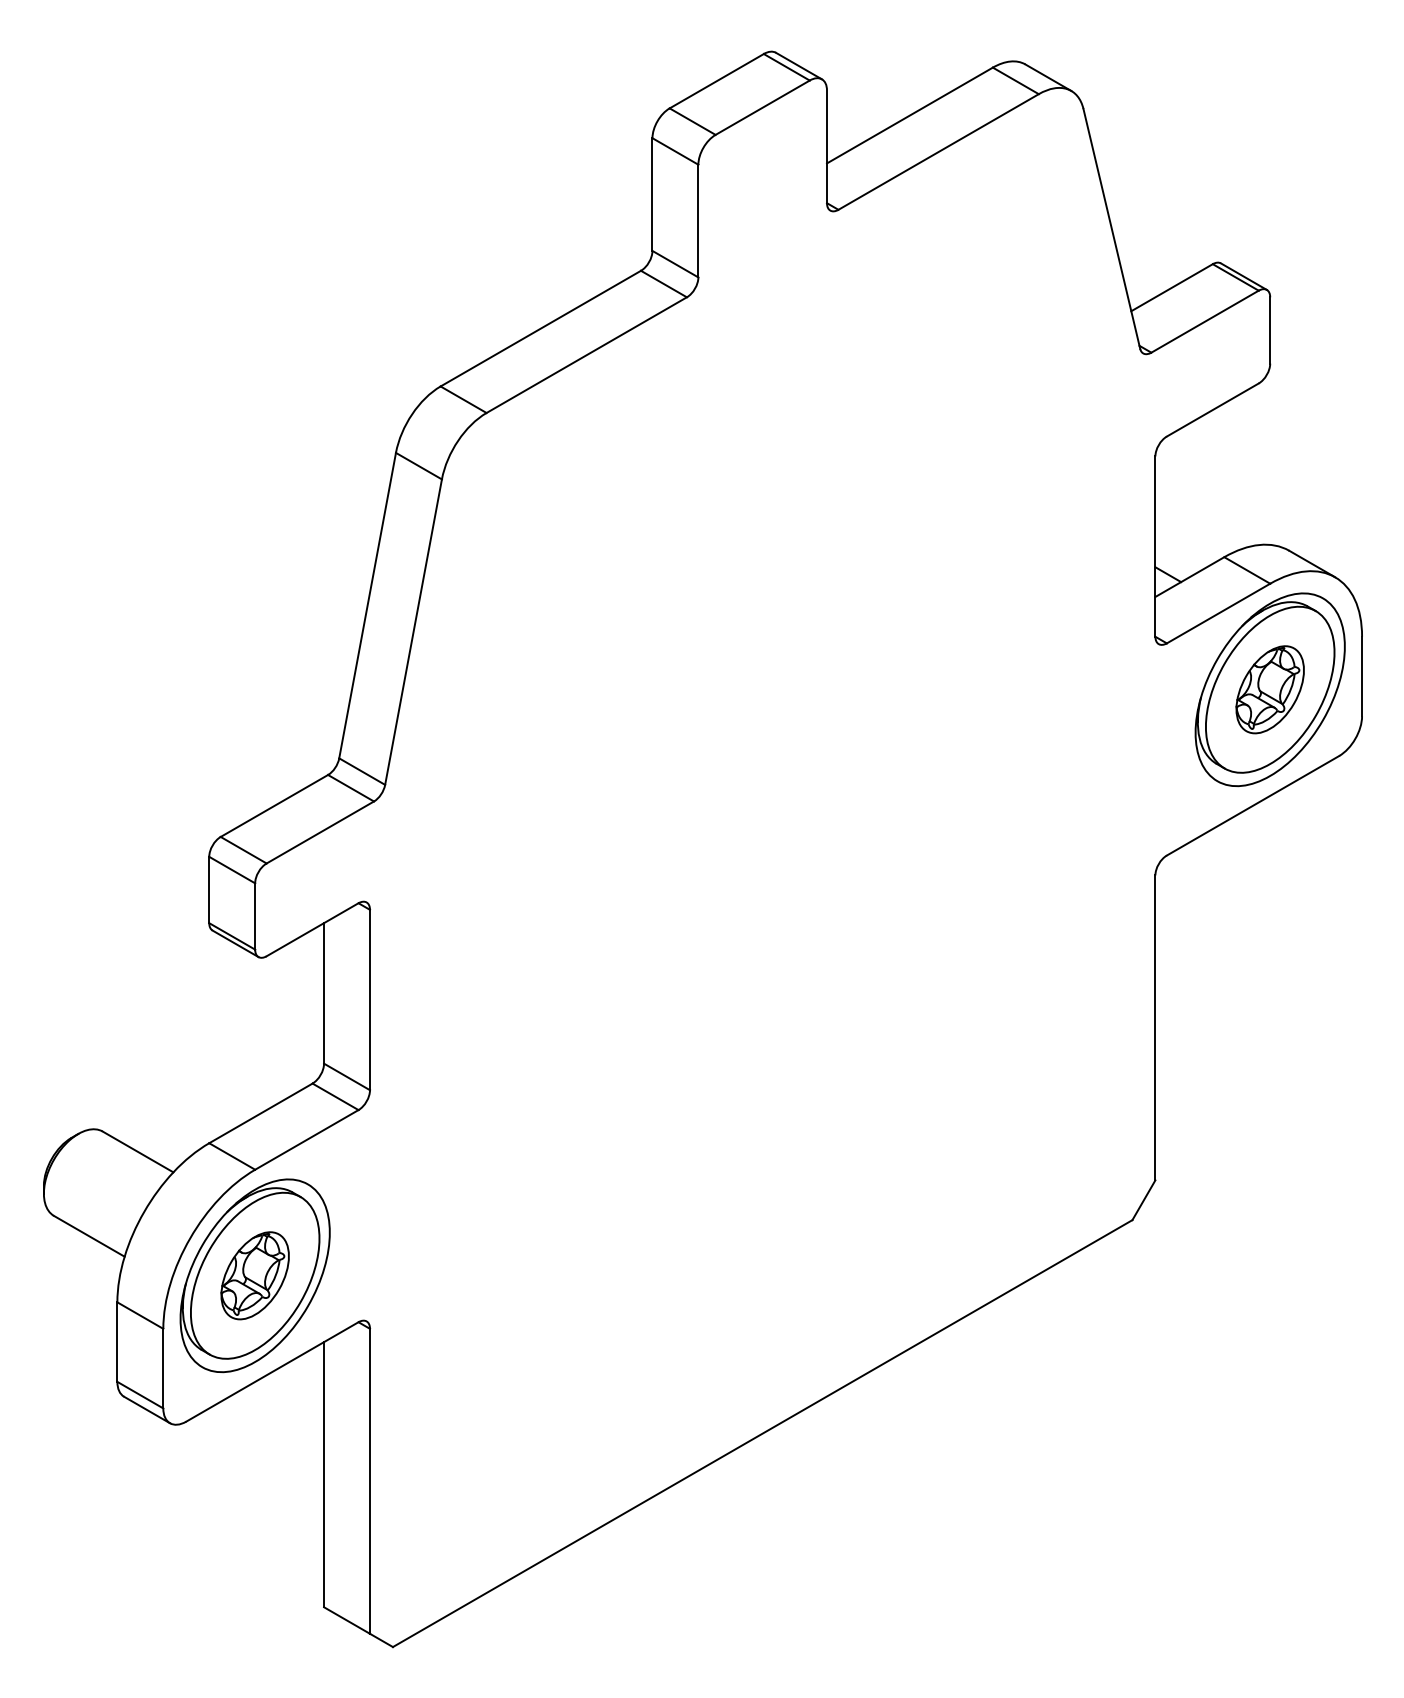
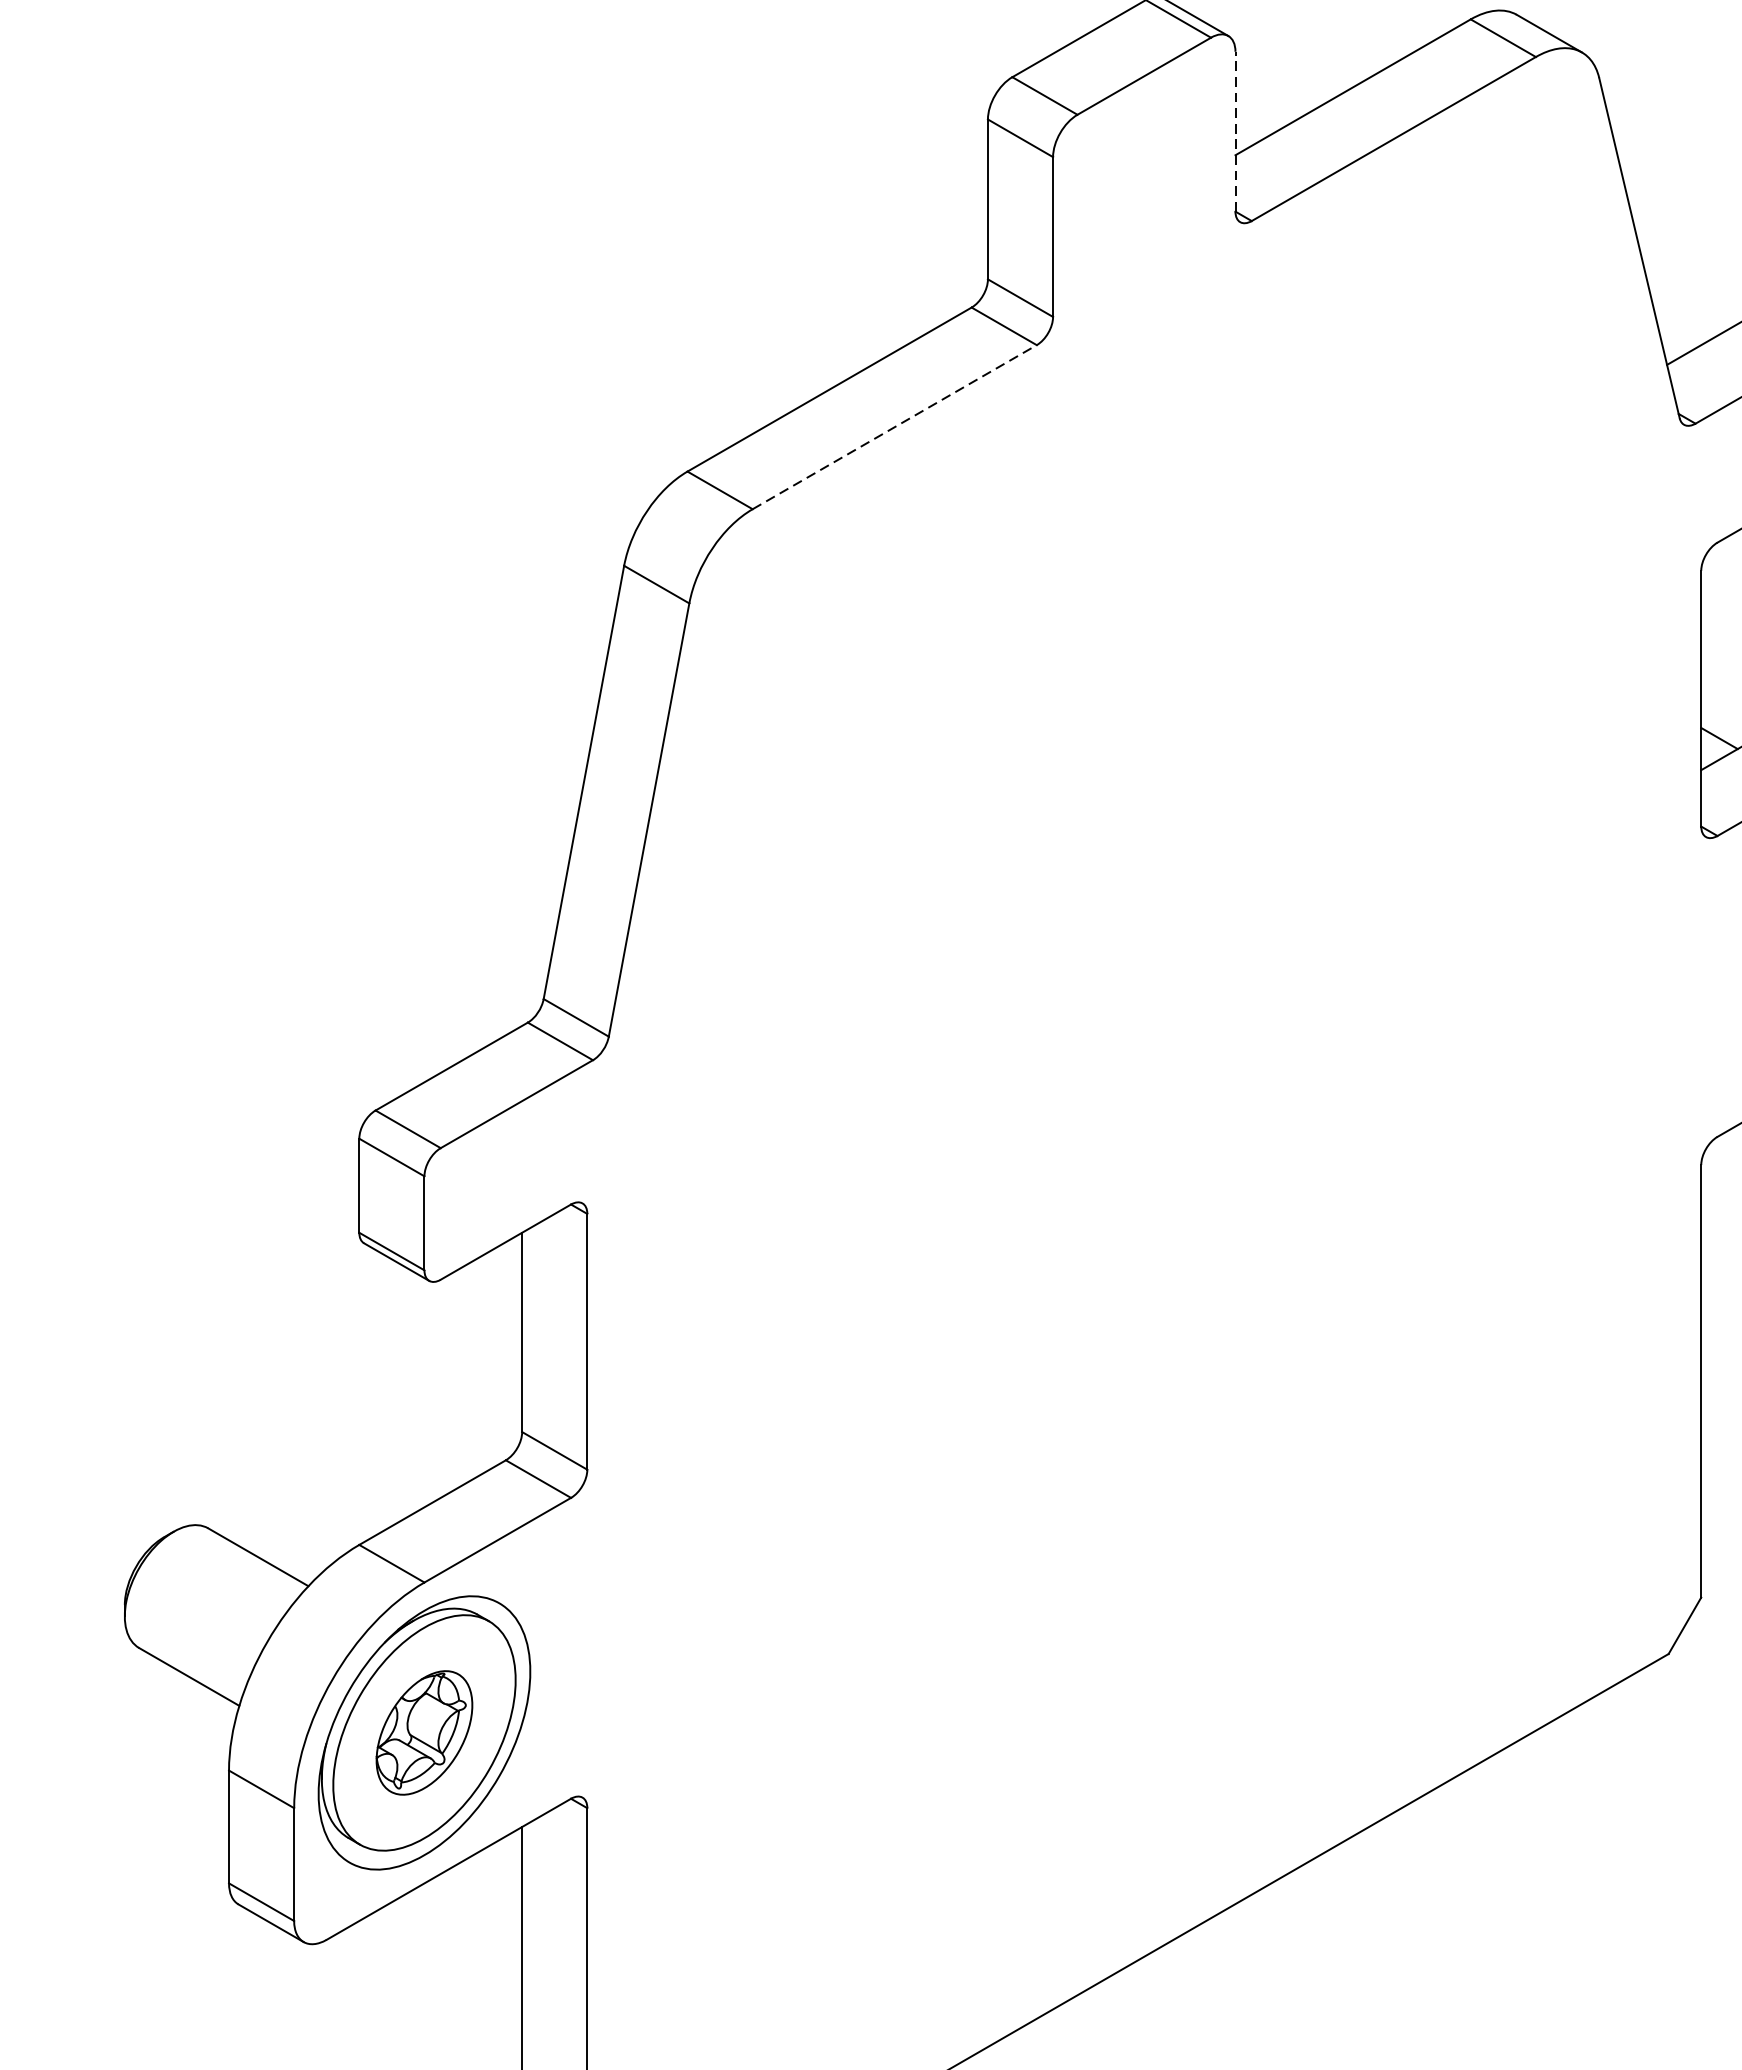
line: (827, 146) -> (1236, 131), solid -> dashed
line: (586, 355) -> (894, 427), solid -> dashed

